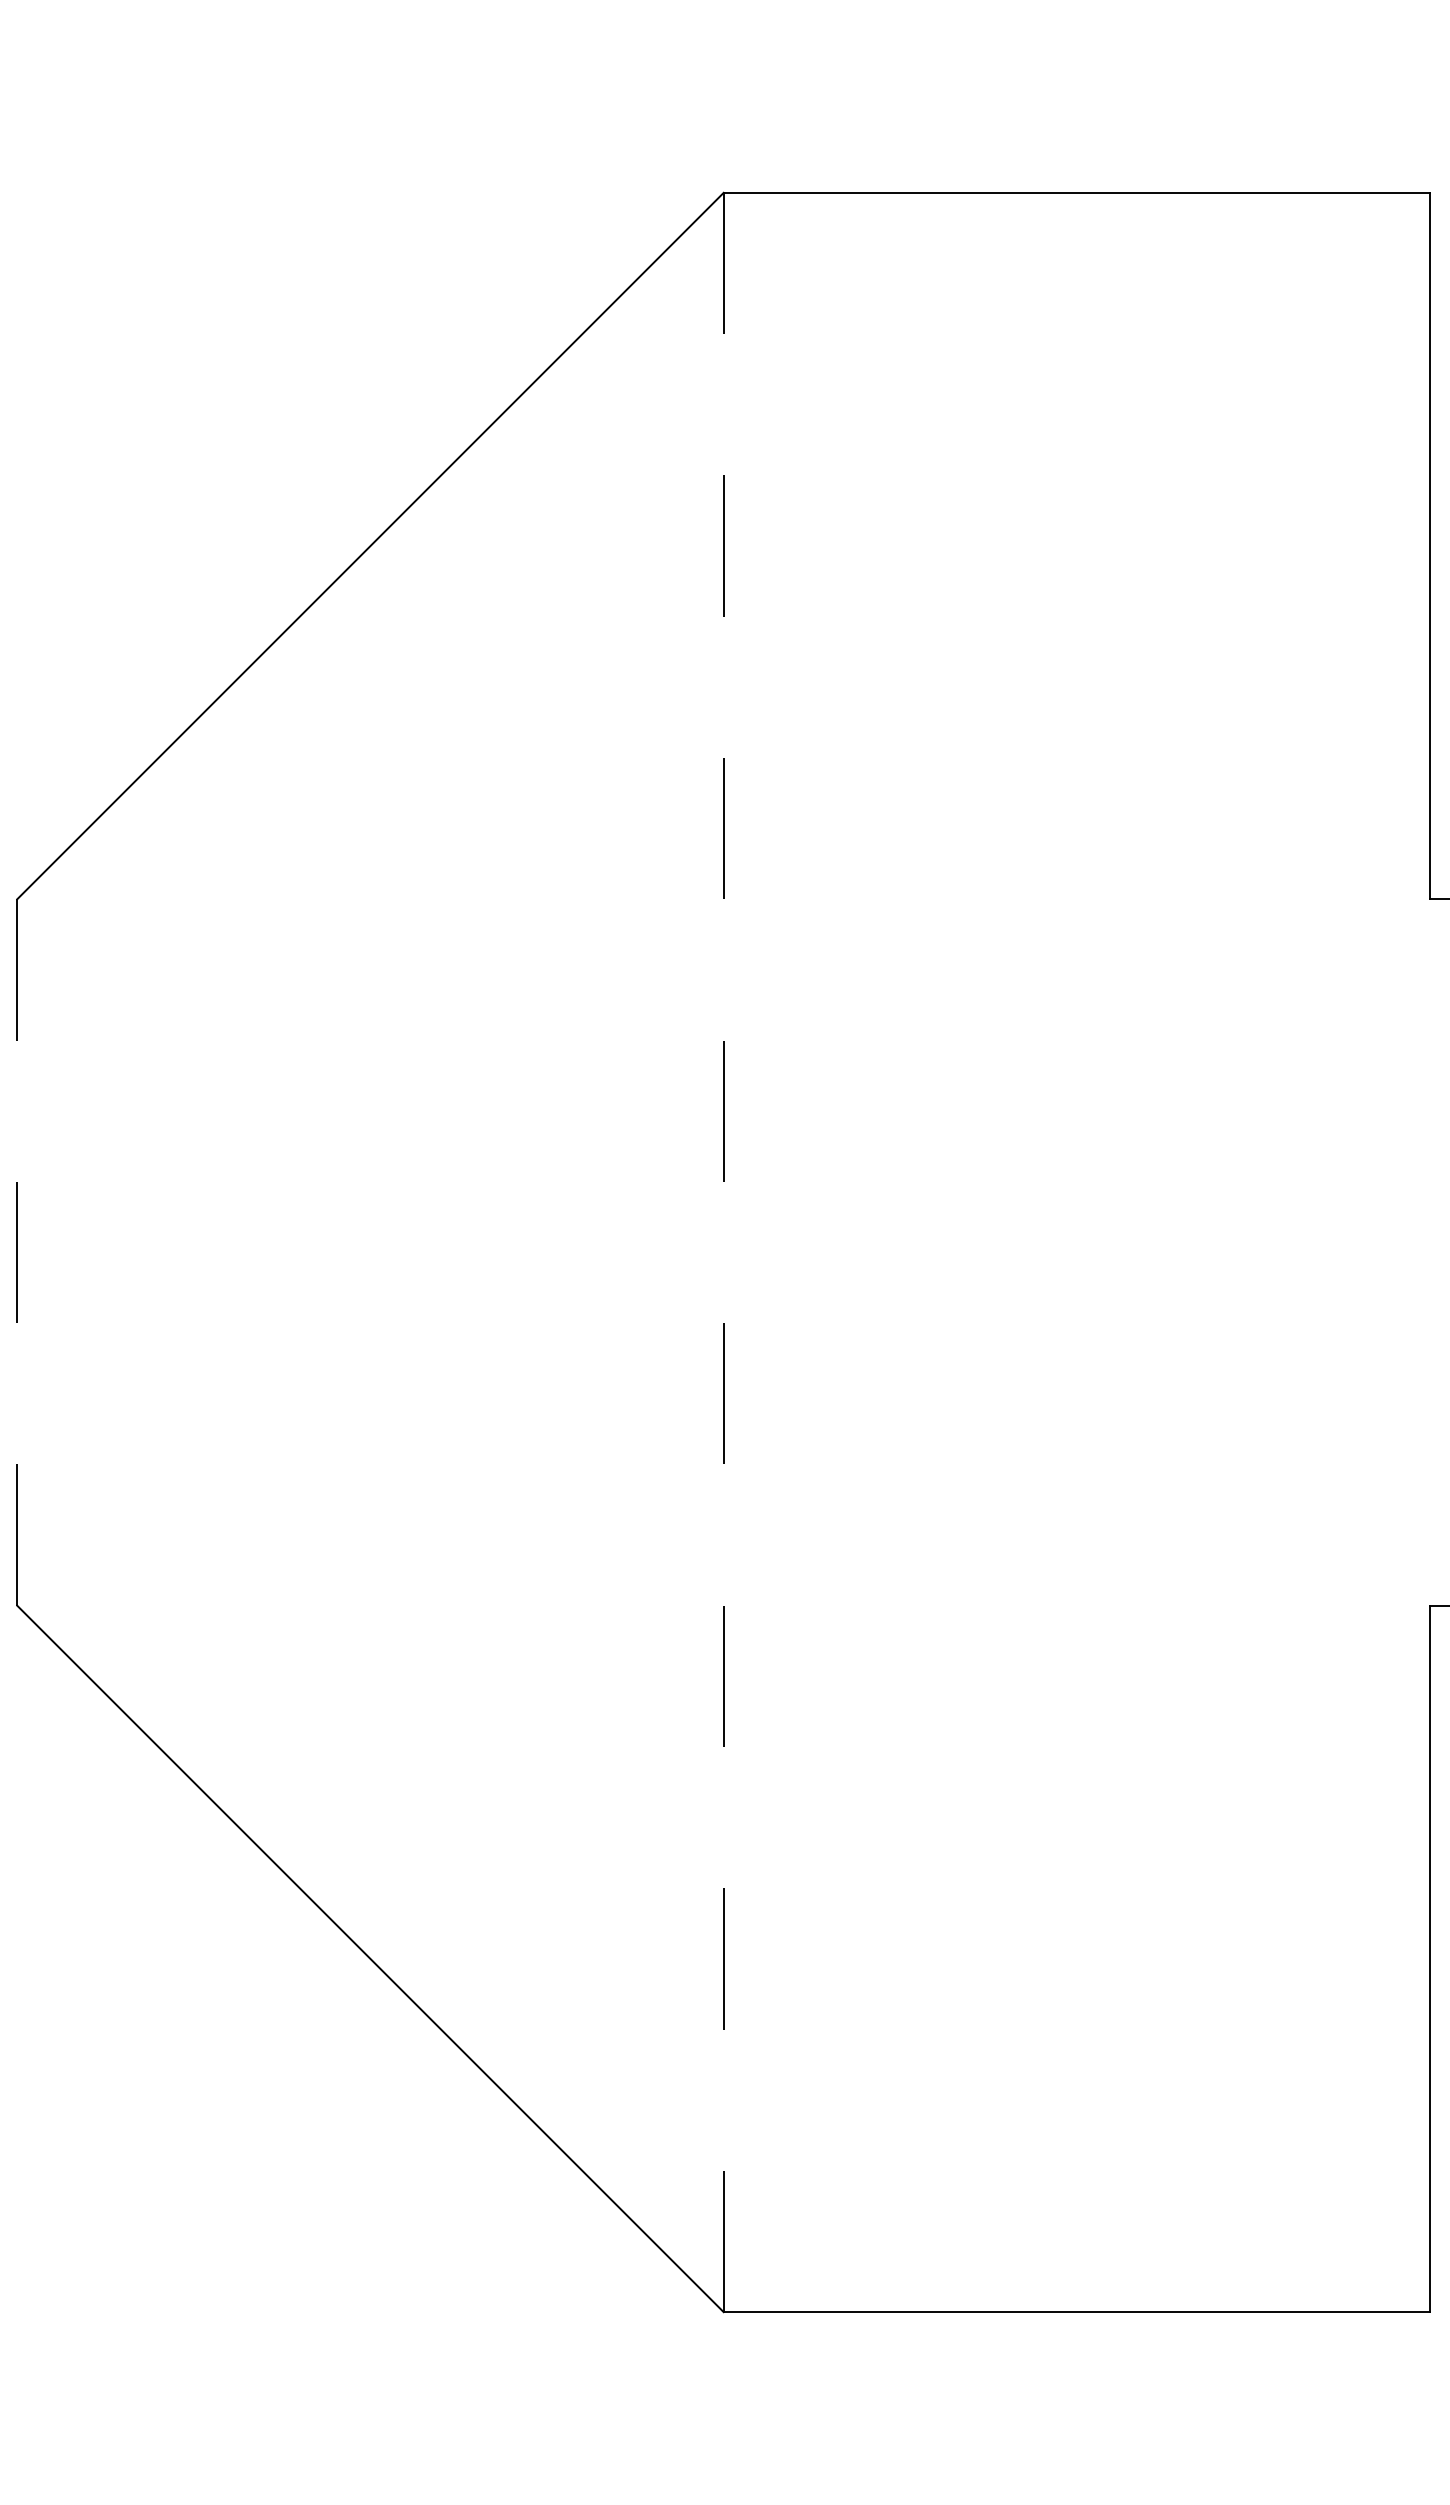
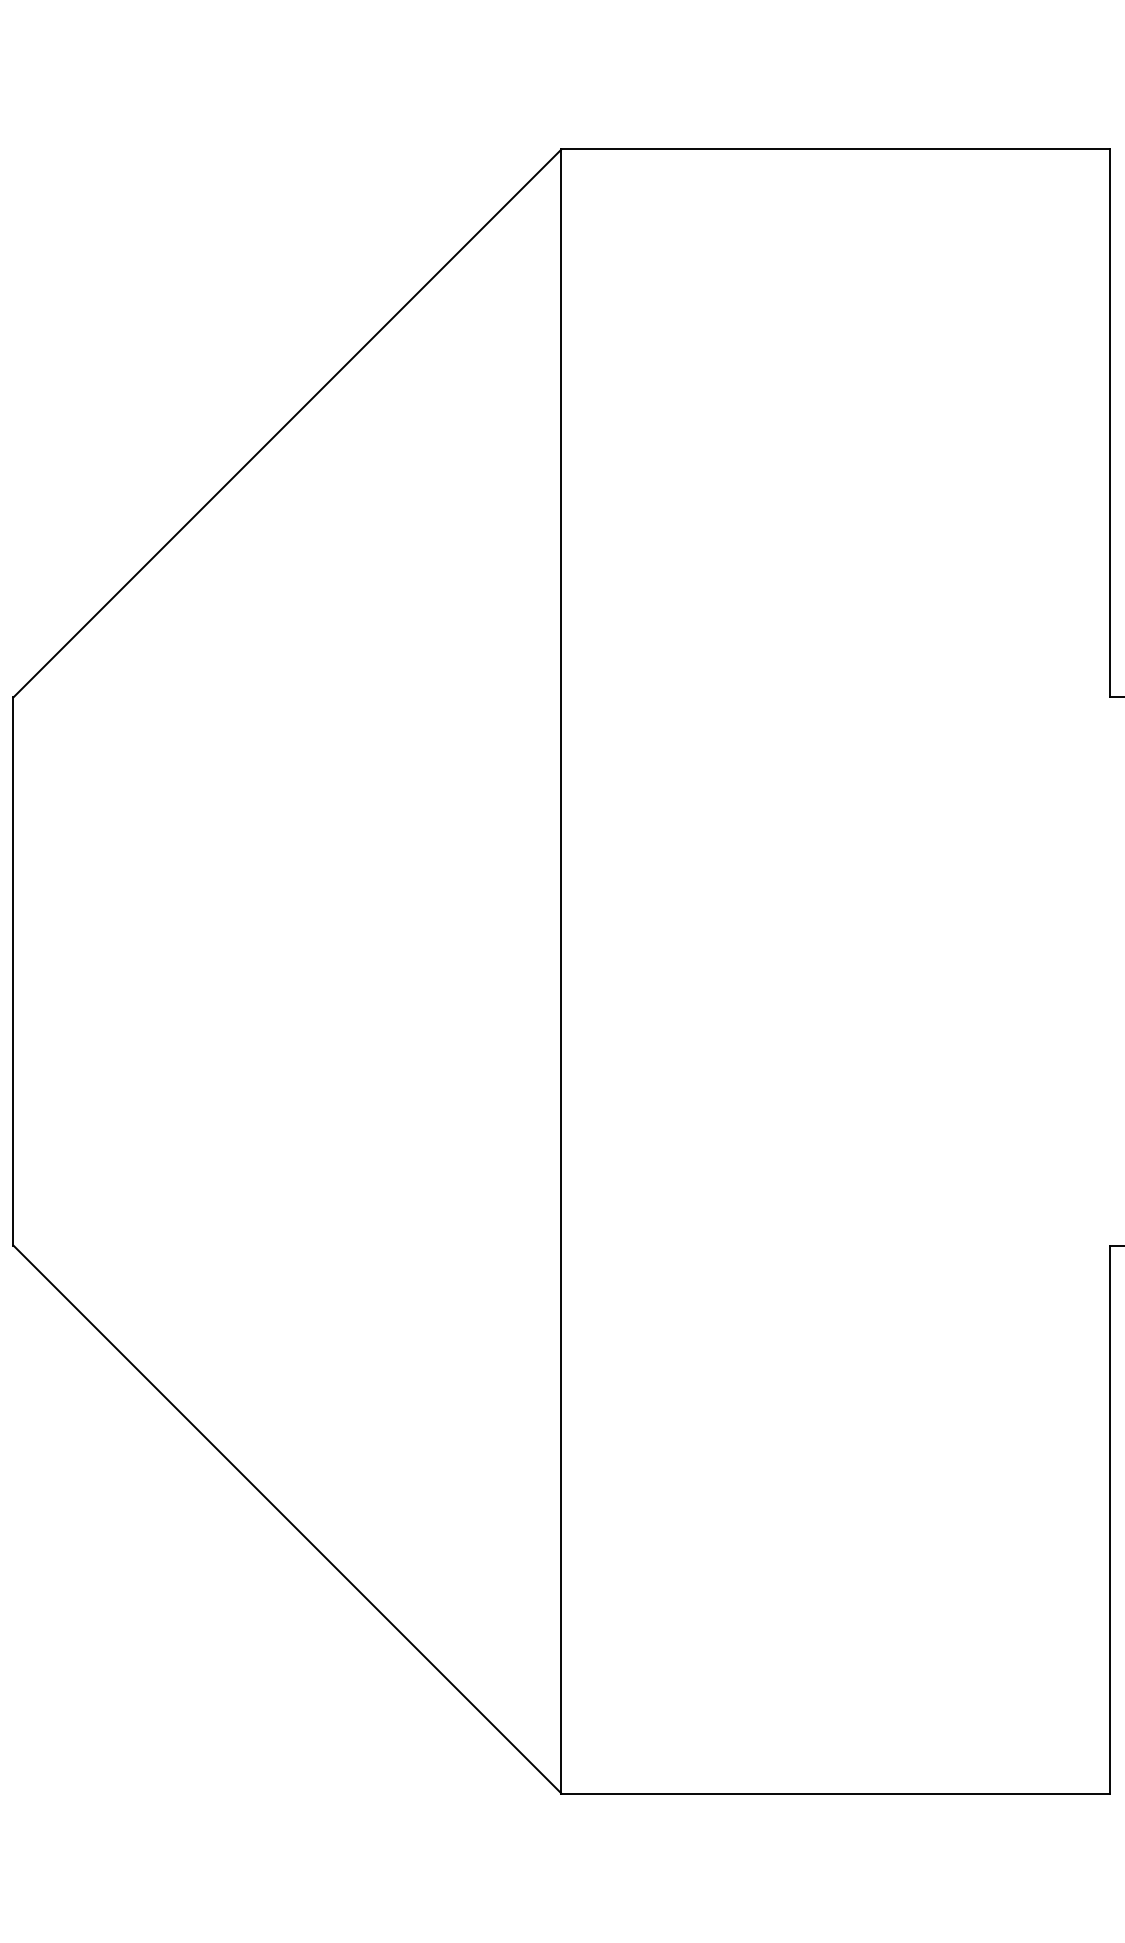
line: (17, 1252) -> (13, 971), dashed -> solid
line: (723, 1252) -> (561, 971), dashed -> solid

